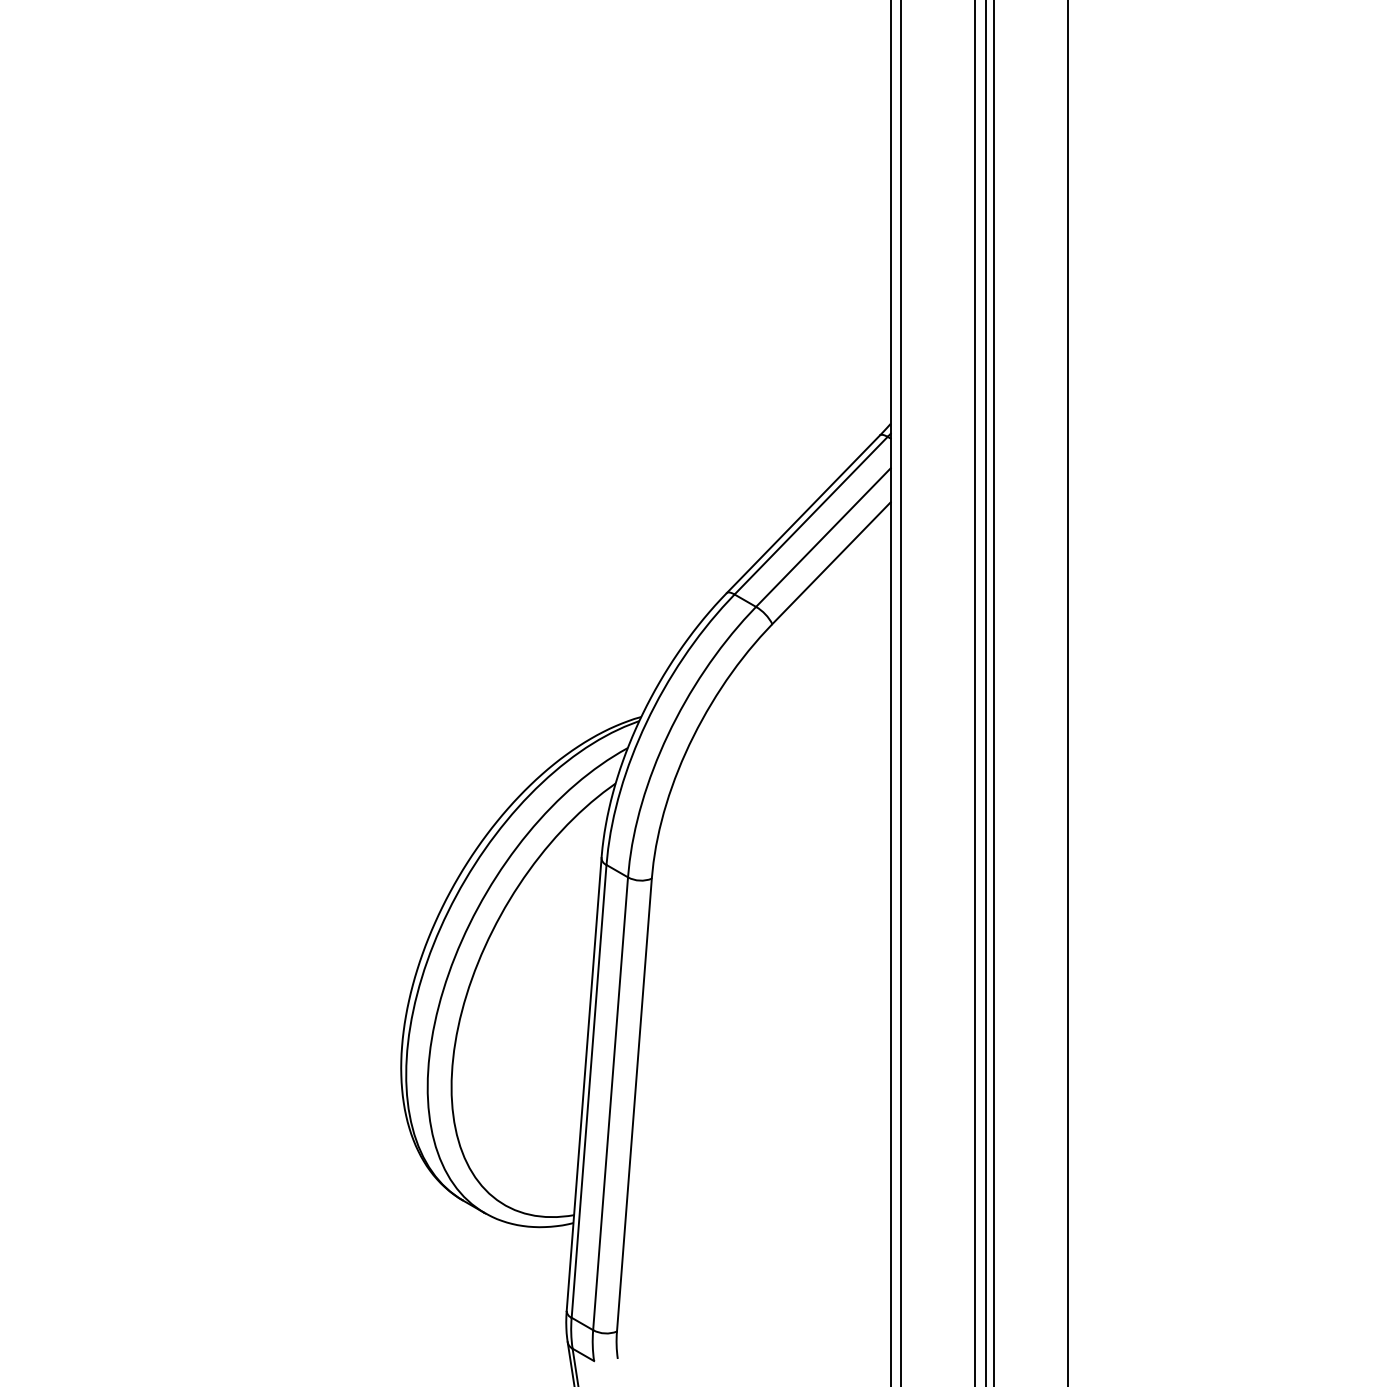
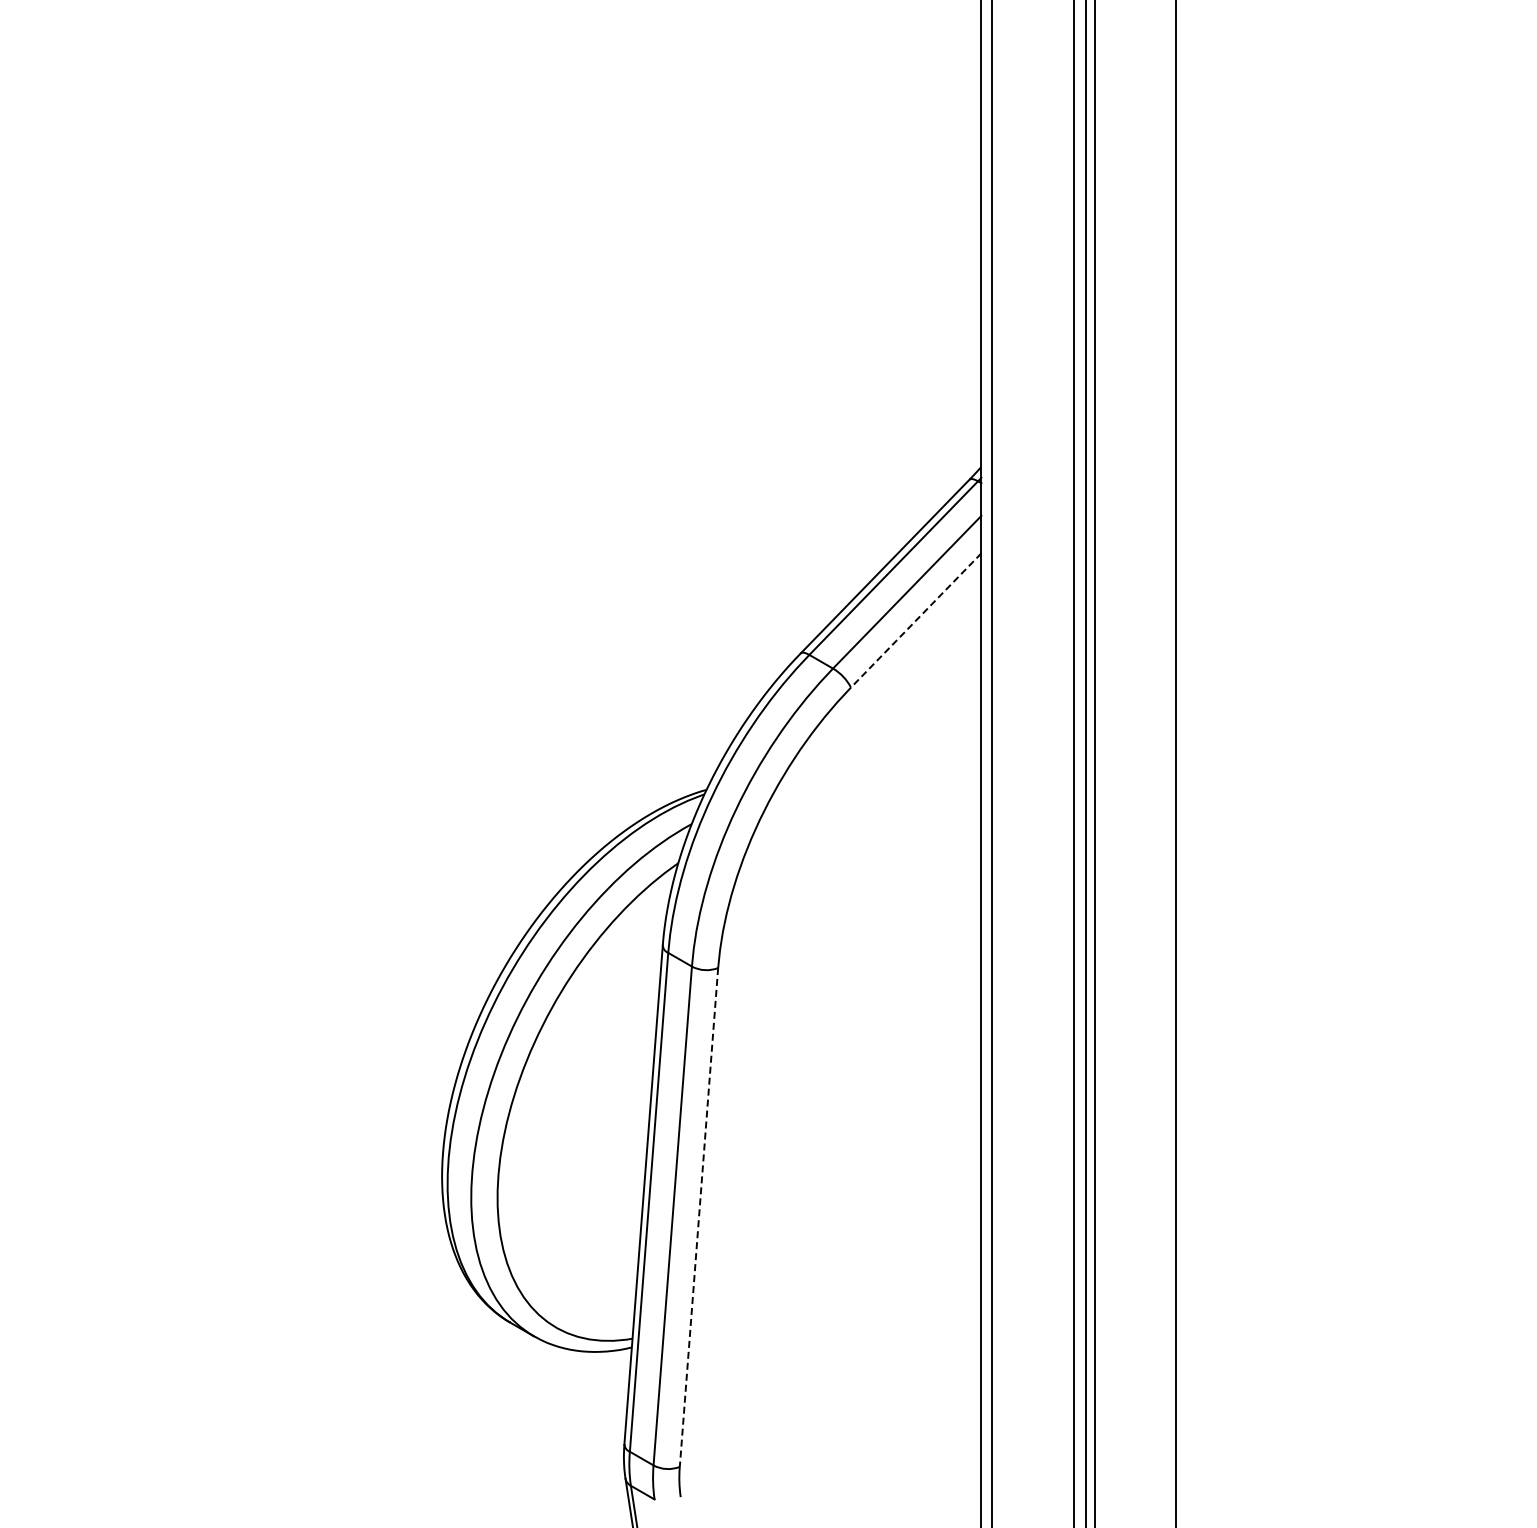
line: (831, 563) -> (916, 620), solid -> dashed
line: (633, 1105) -> (698, 1217), solid -> dashed

